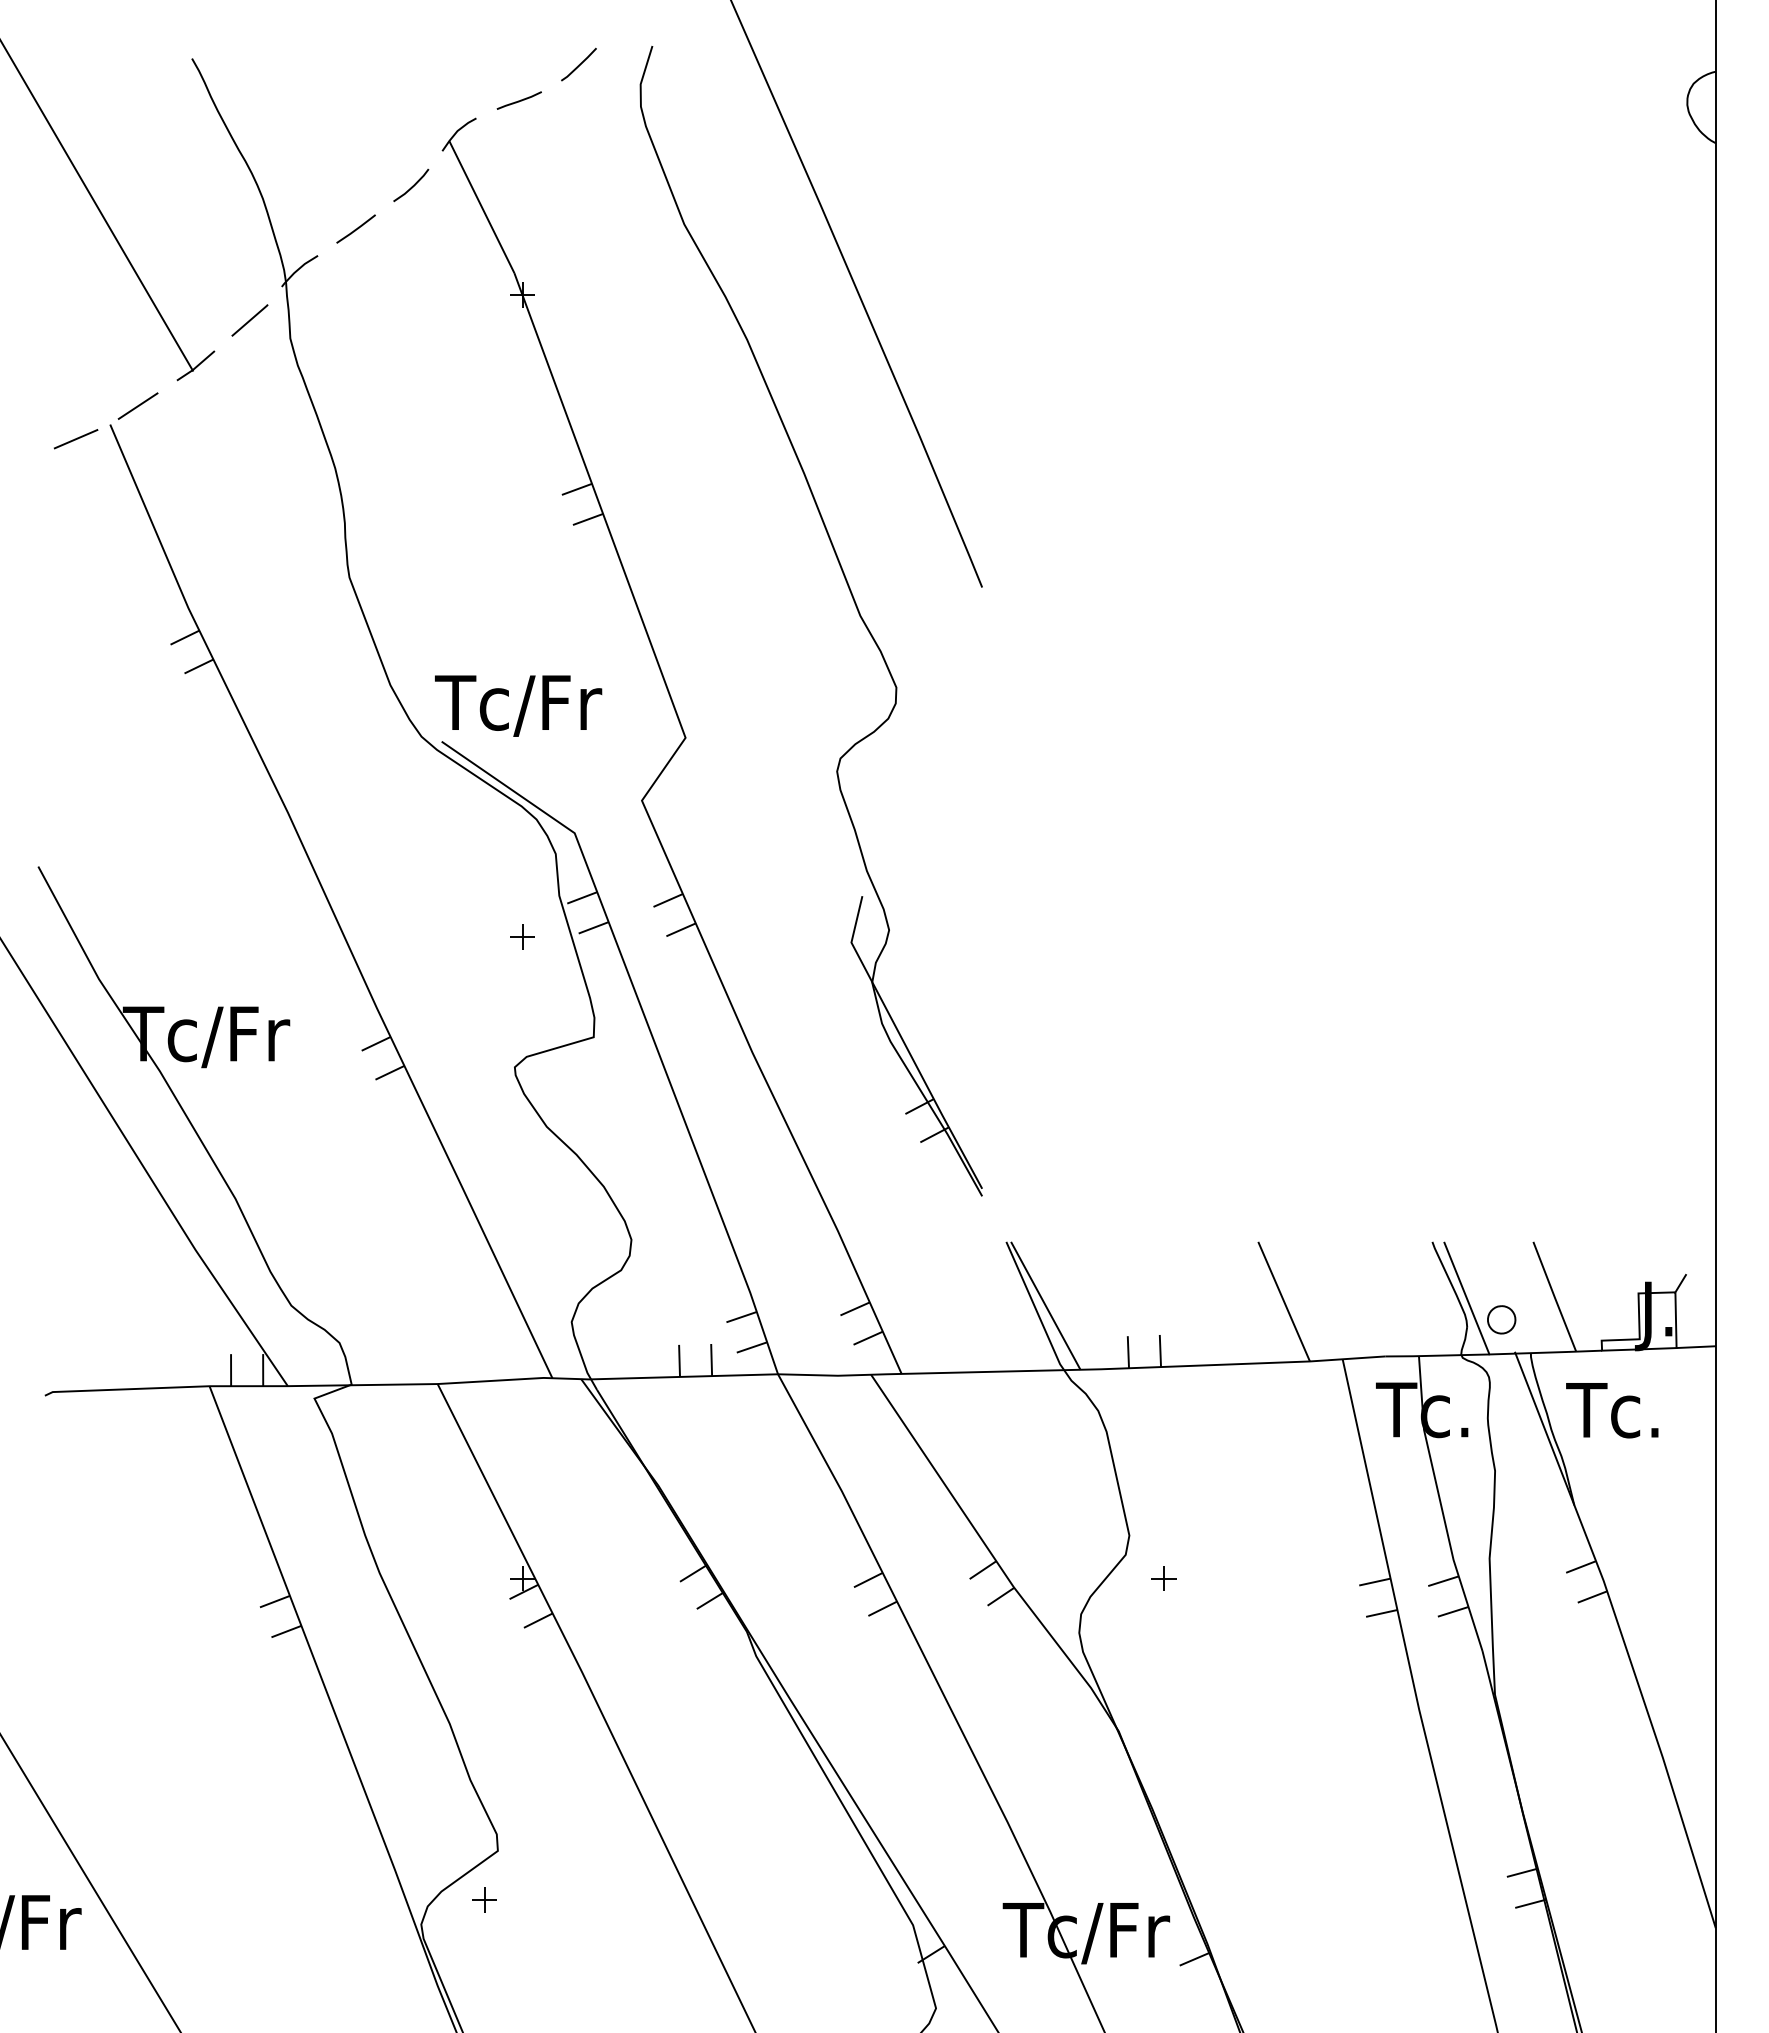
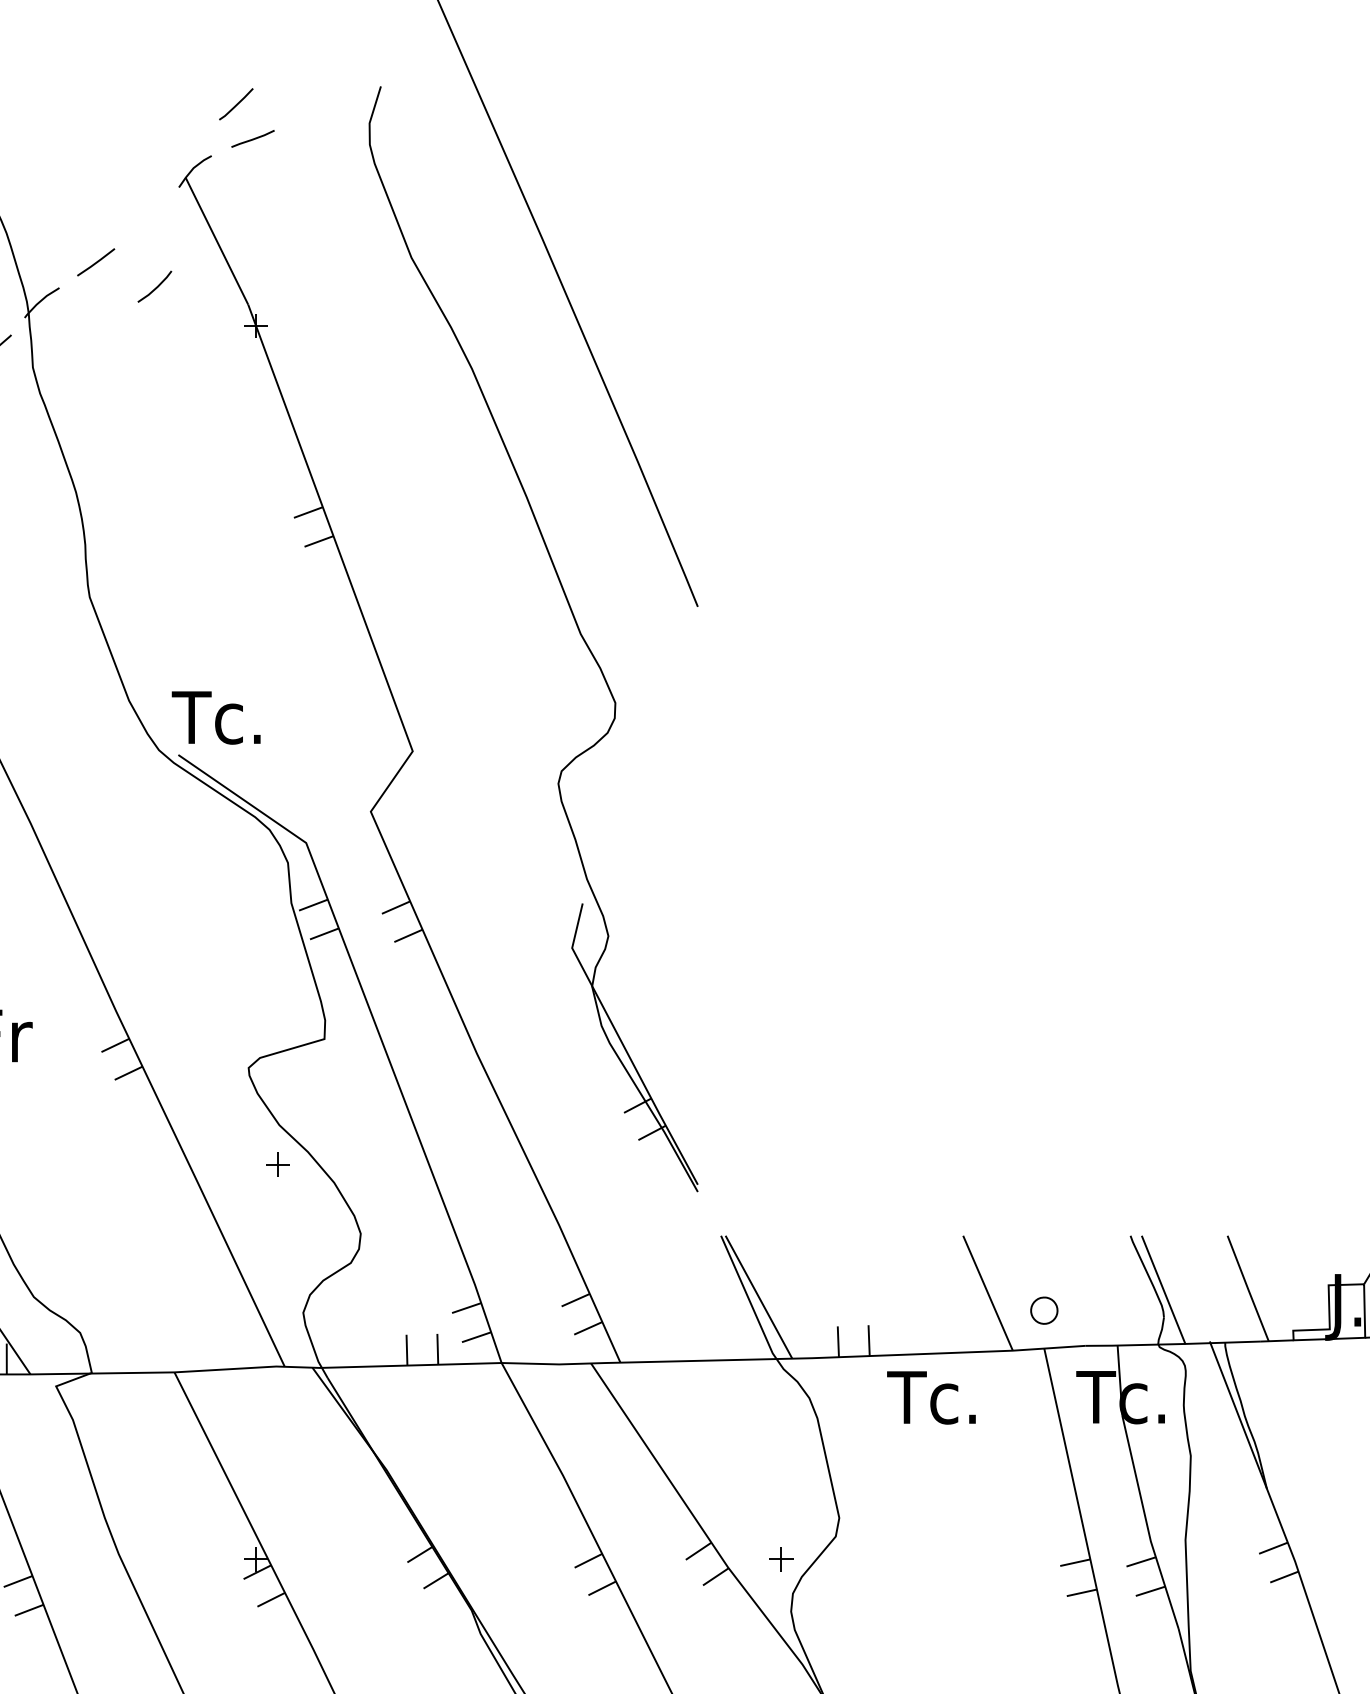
line: (578, 64) -> (235, 104), moved
line: (412, 185) -> (156, 286), moved
text: (557, 705) -> (289, 720), Tc/Fr -> Tc.
part: (522, 936) -> (278, 1164), moved
part: (1501, 1319) -> (1044, 1310), moved
text: (1612, 1410) -> (931, 1397), moved
part: (1163, 1578) -> (780, 1559), moved

